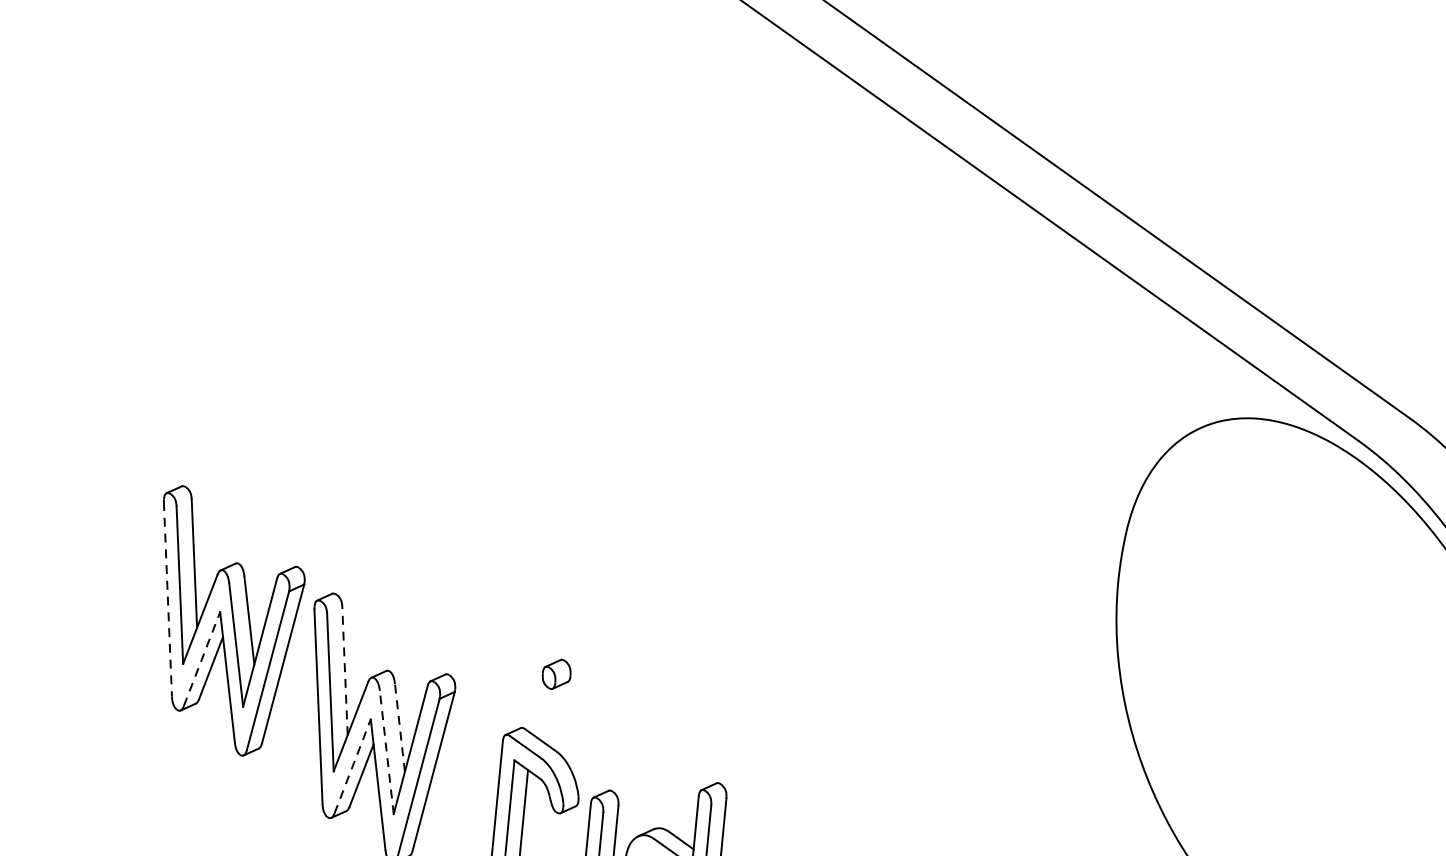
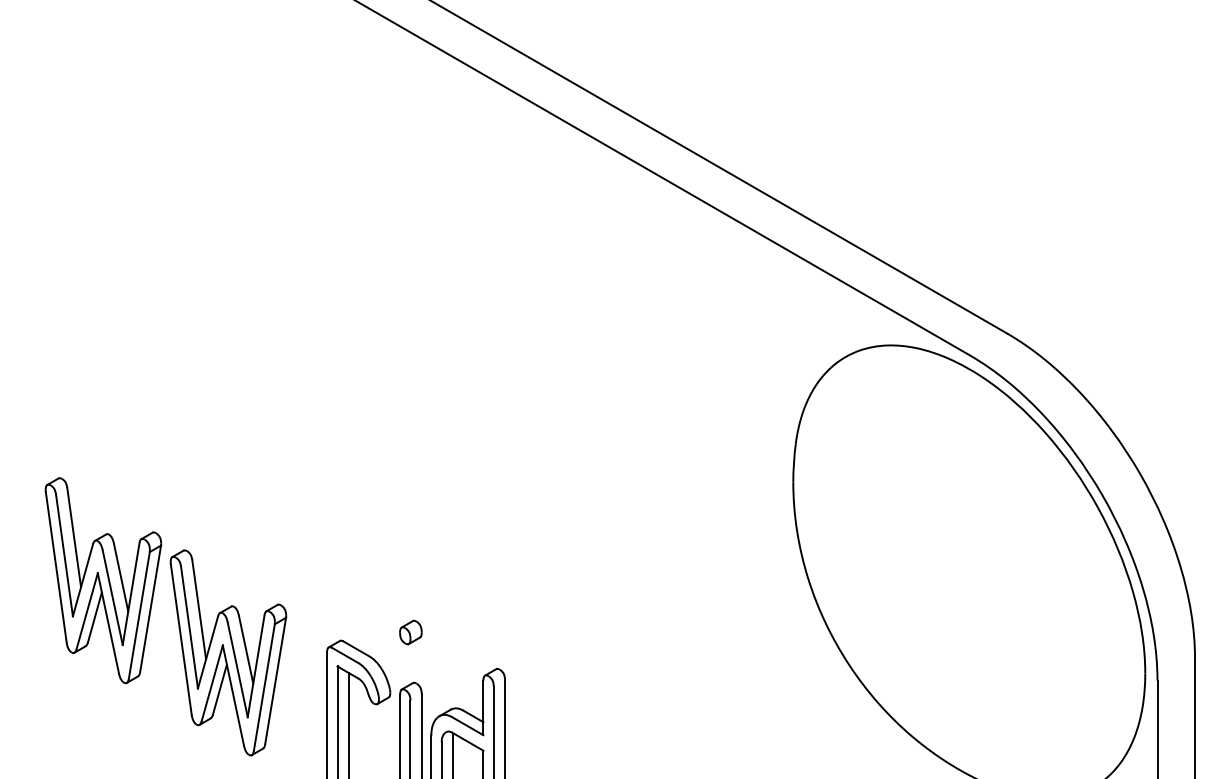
line: (168, 599) -> (56, 567), dashed -> solid
line: (202, 658) -> (87, 610), dashed -> solid
line: (345, 670) -> (199, 609), dashed -> solid
part: (556, 674) -> (410, 632), moved
line: (400, 727) -> (246, 649), dashed -> solid
line: (386, 751) -> (237, 669), dashed -> solid
line: (353, 765) -> (212, 682), dashed -> solid

